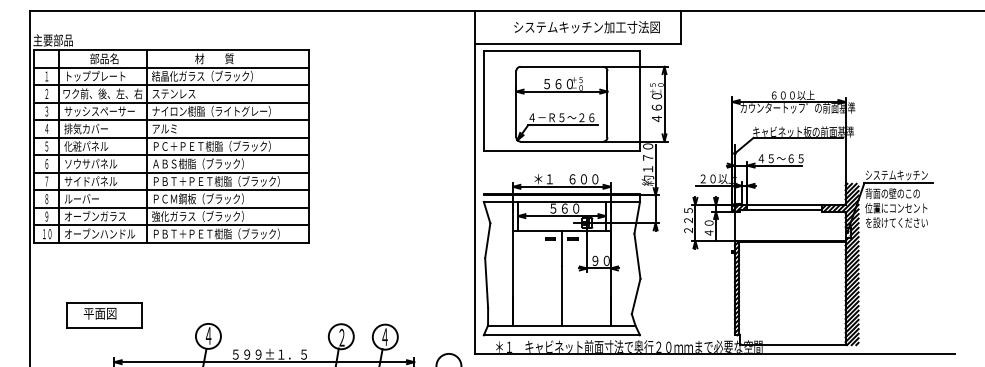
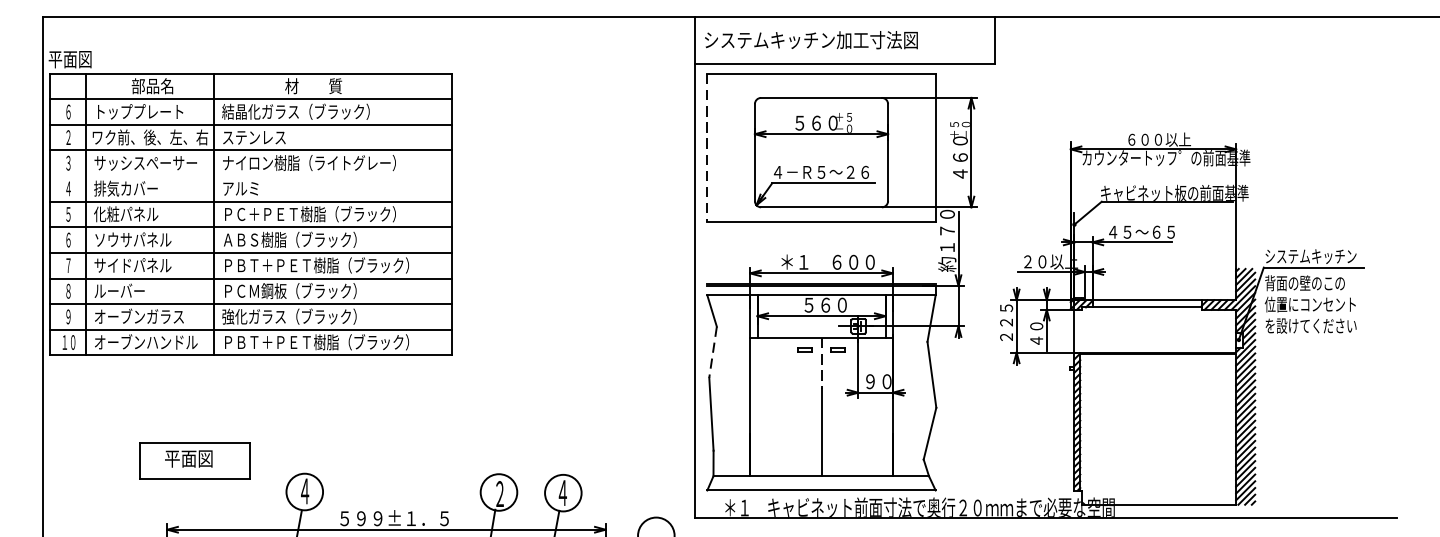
text: (586, 27) -> (810, 40), moved
text: (52, 40) -> (76, 59), 主要部品 -> 平面図
text: (46, 76) -> (67, 112), １ -> ６
line: (483, 101) -> (706, 148), solid -> dashed
line: (171, 120) -> (250, 176), removed
line: (487, 240) -> (712, 351), solid -> dashed
line: (561, 249) -> (820, 364), solid -> dashed
part: (104, 315) -> (195, 461), moved

